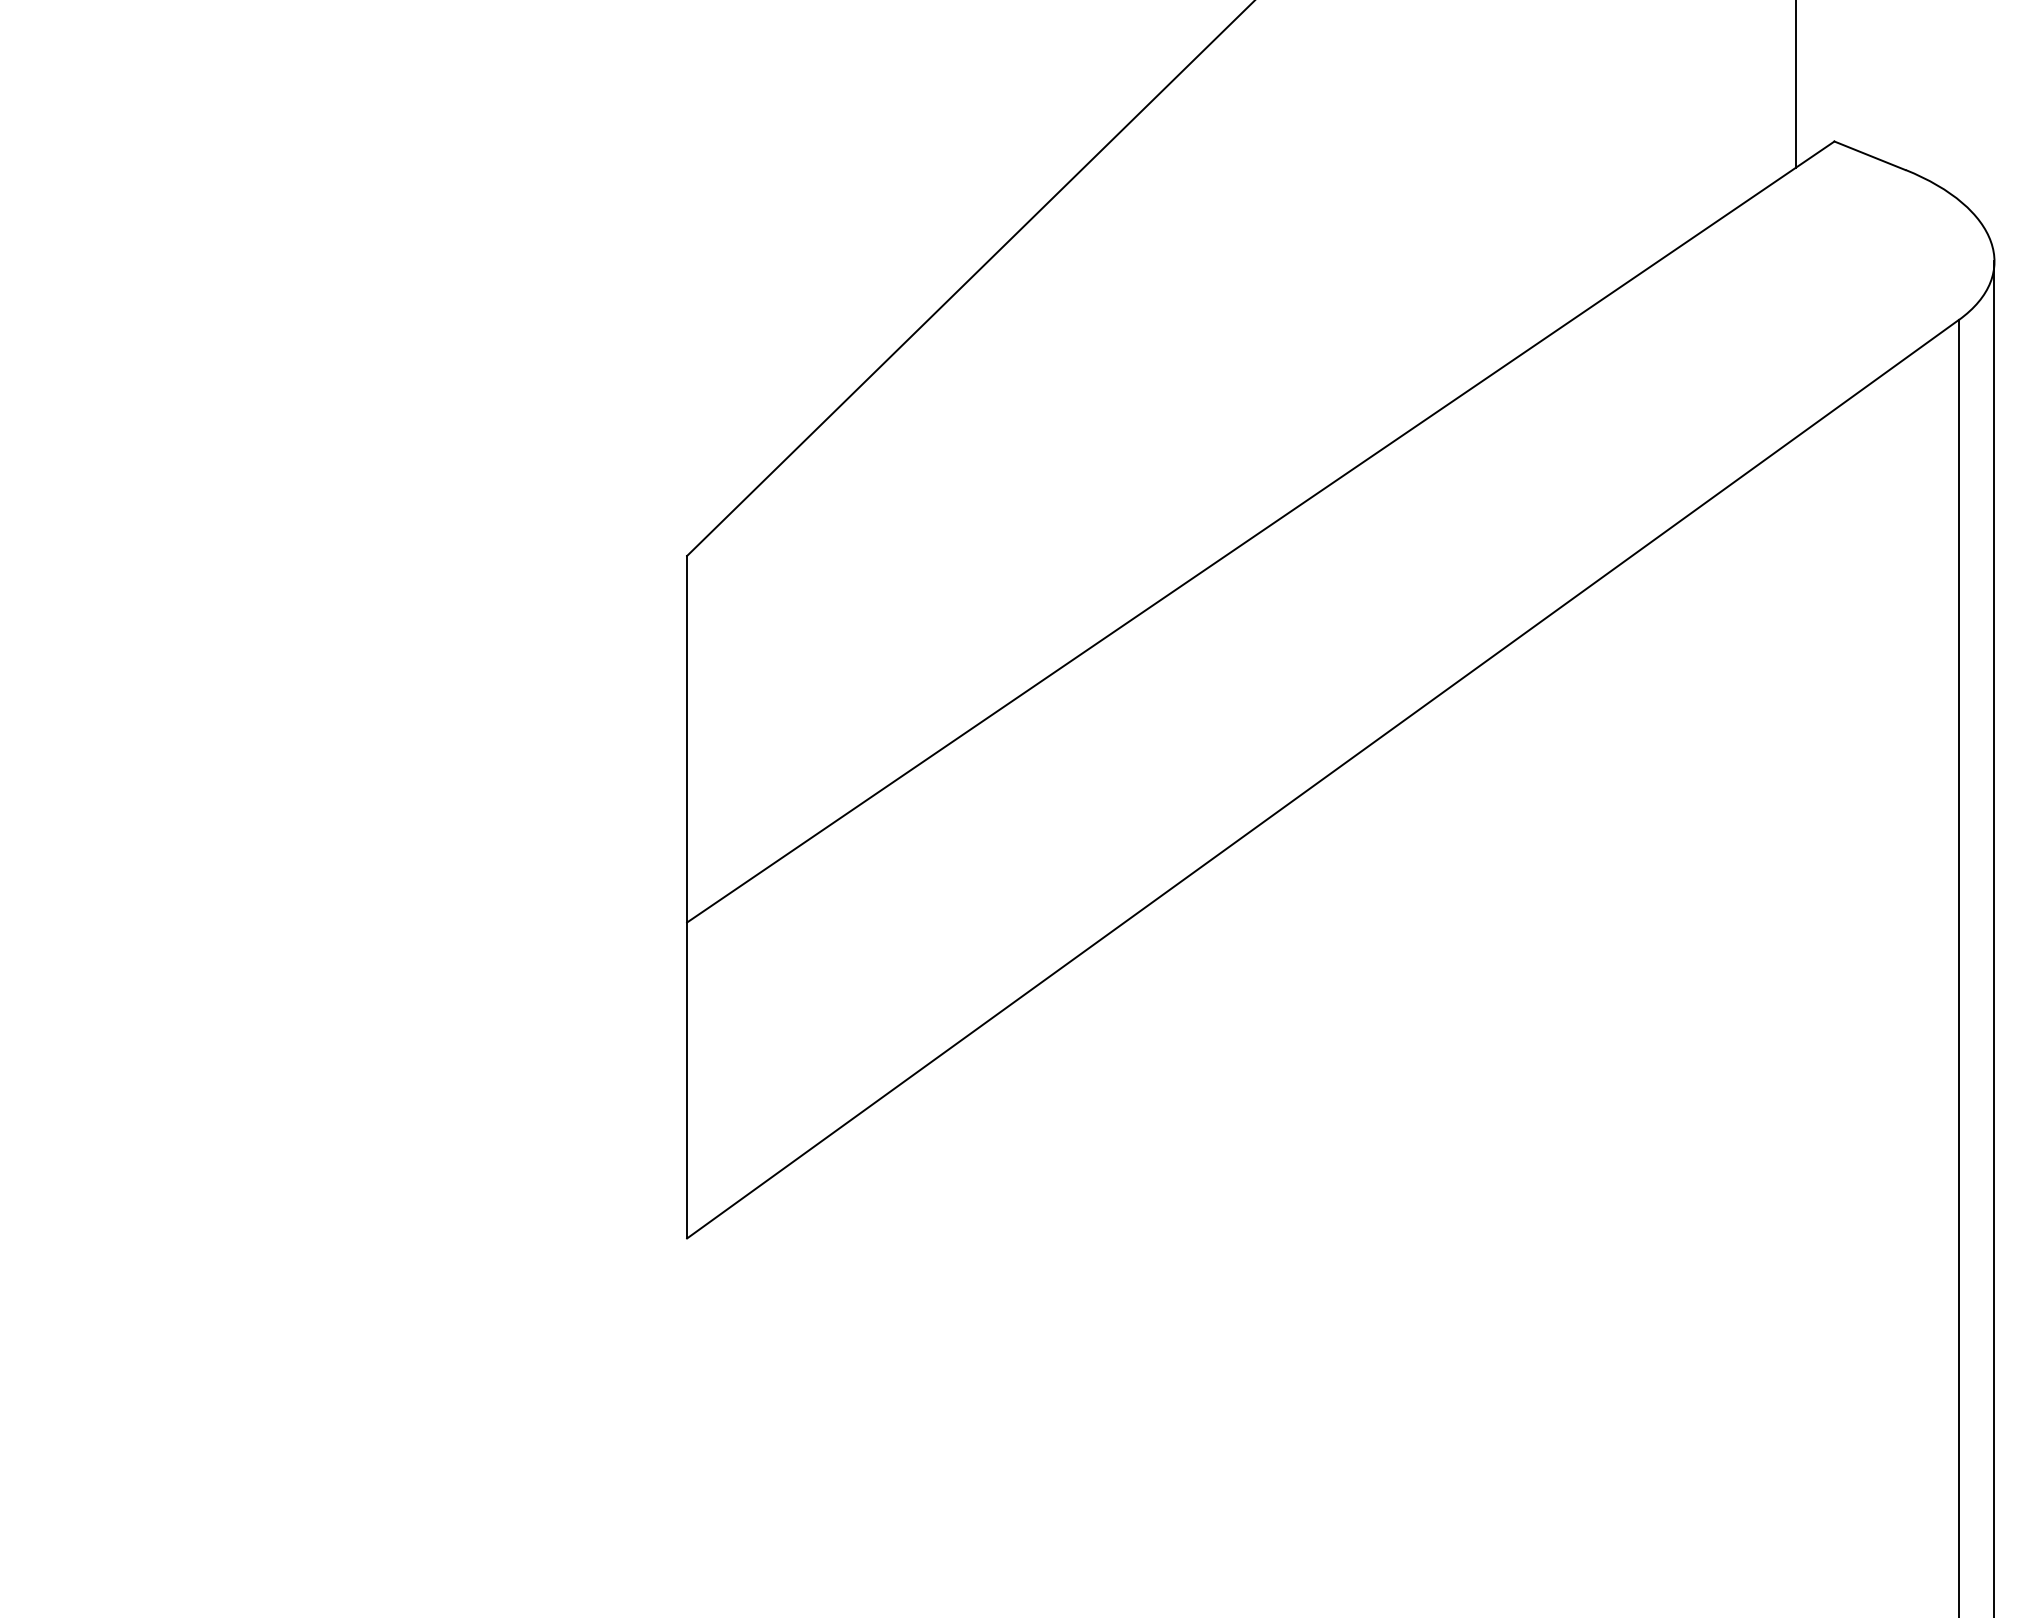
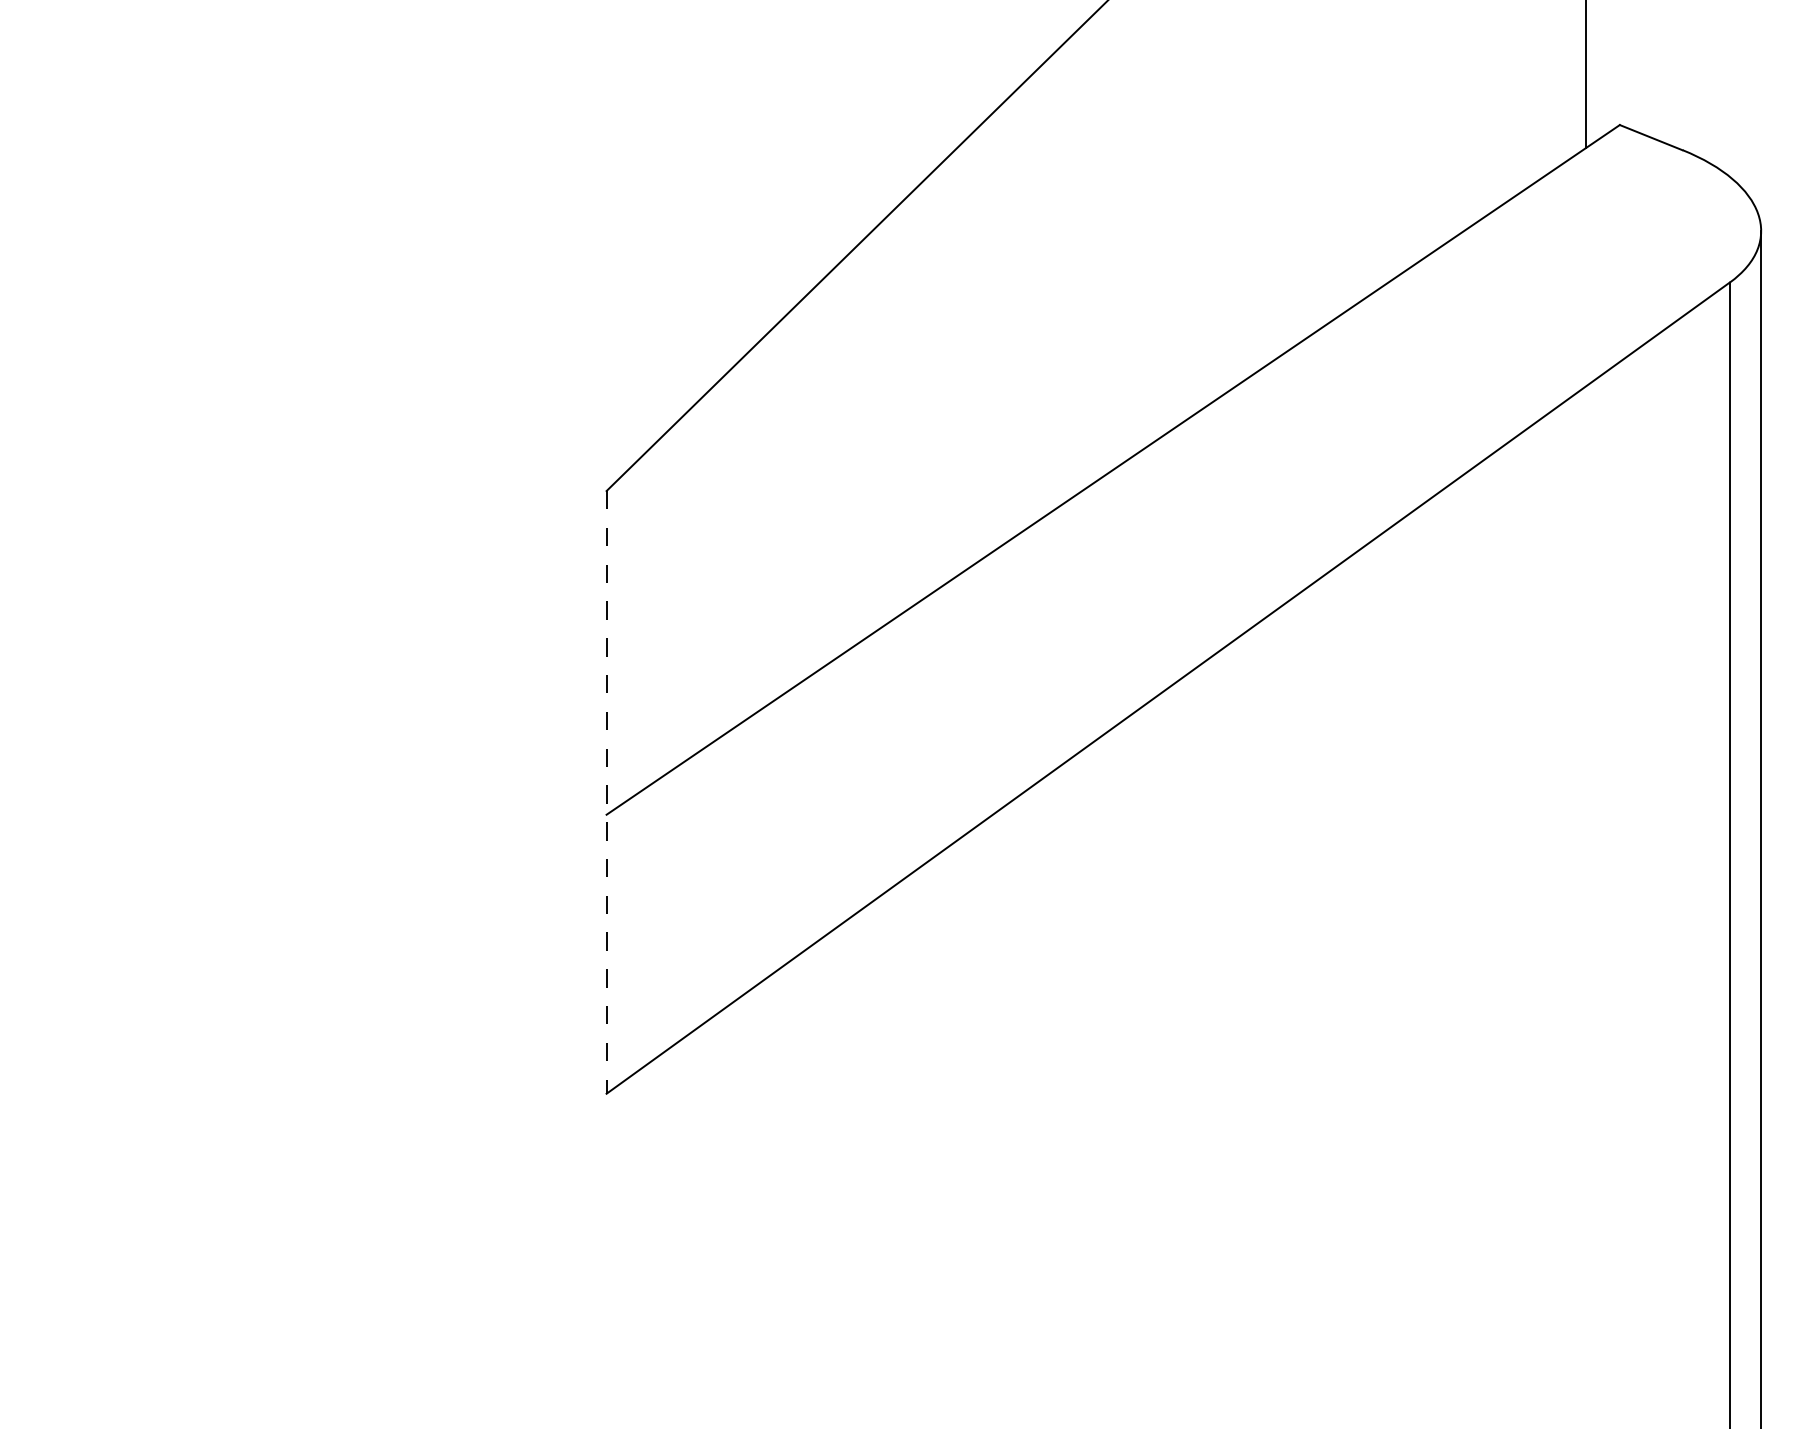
line: (687, 897) -> (606, 792), solid -> dashed

